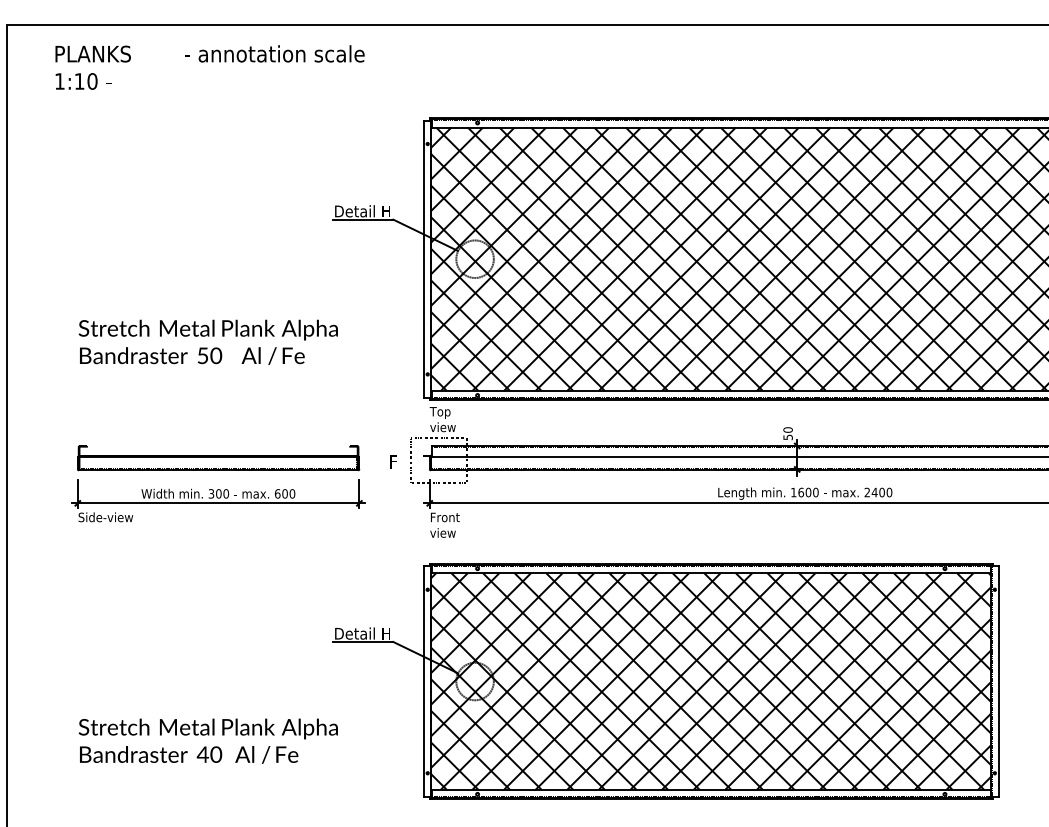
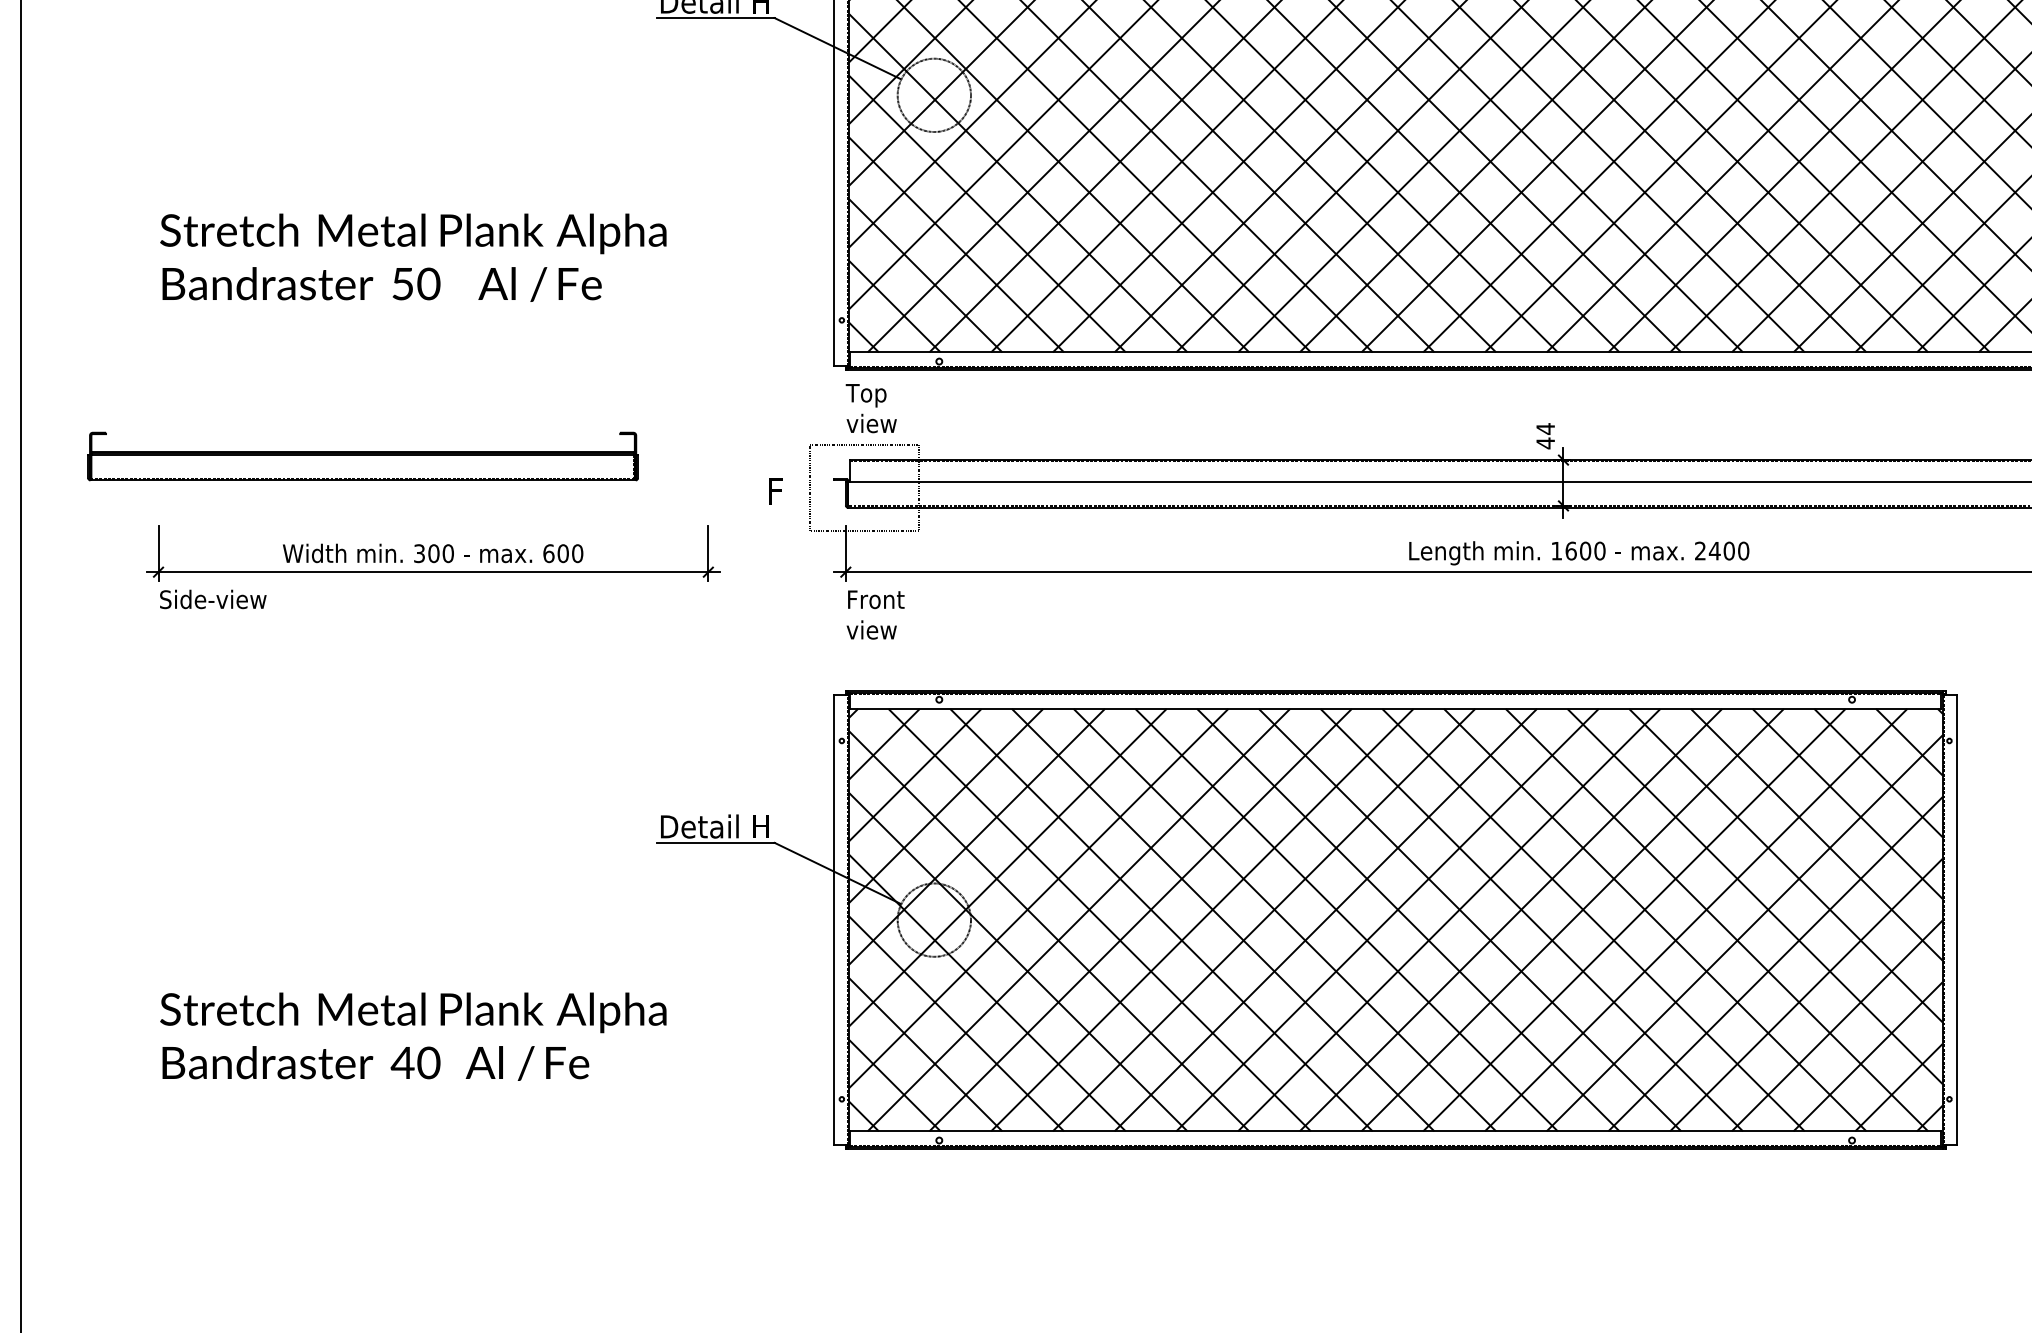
text: (787, 433) -> (1544, 435), 50 -> 44
part: (218, 458) -> (362, 457), moved

